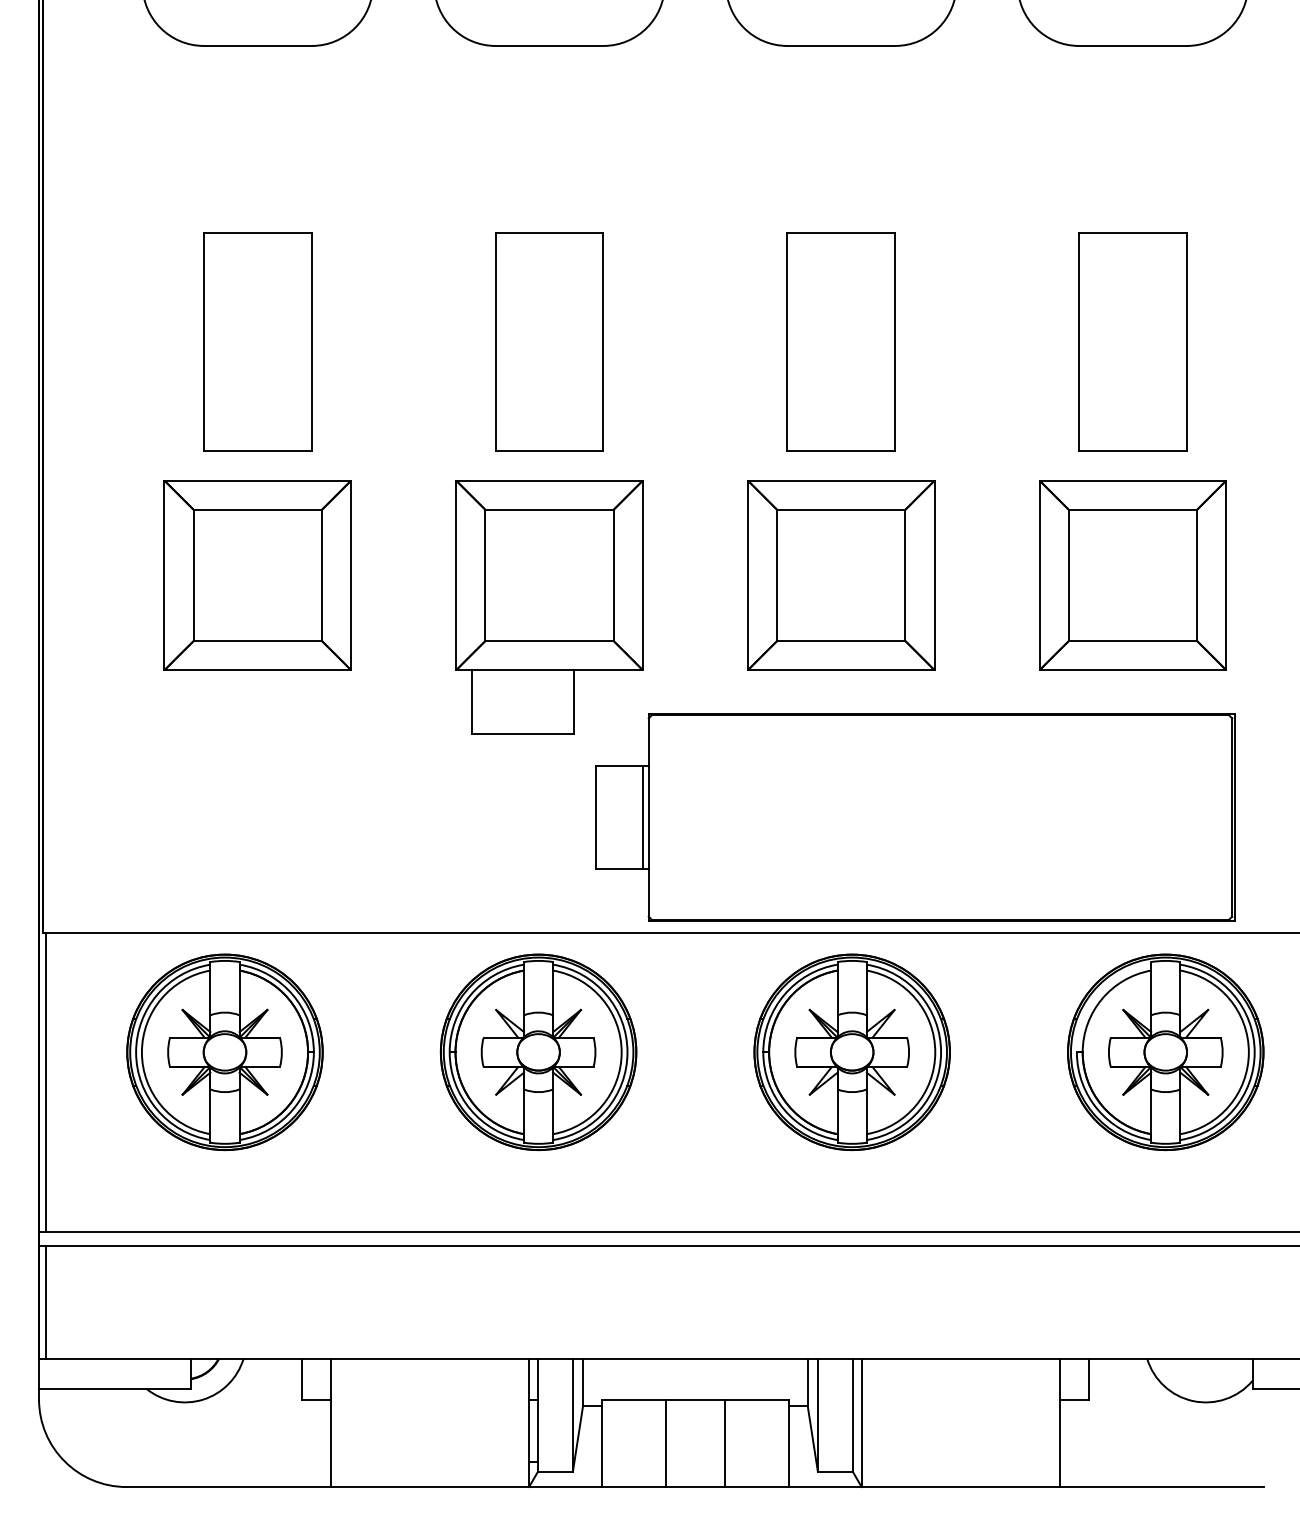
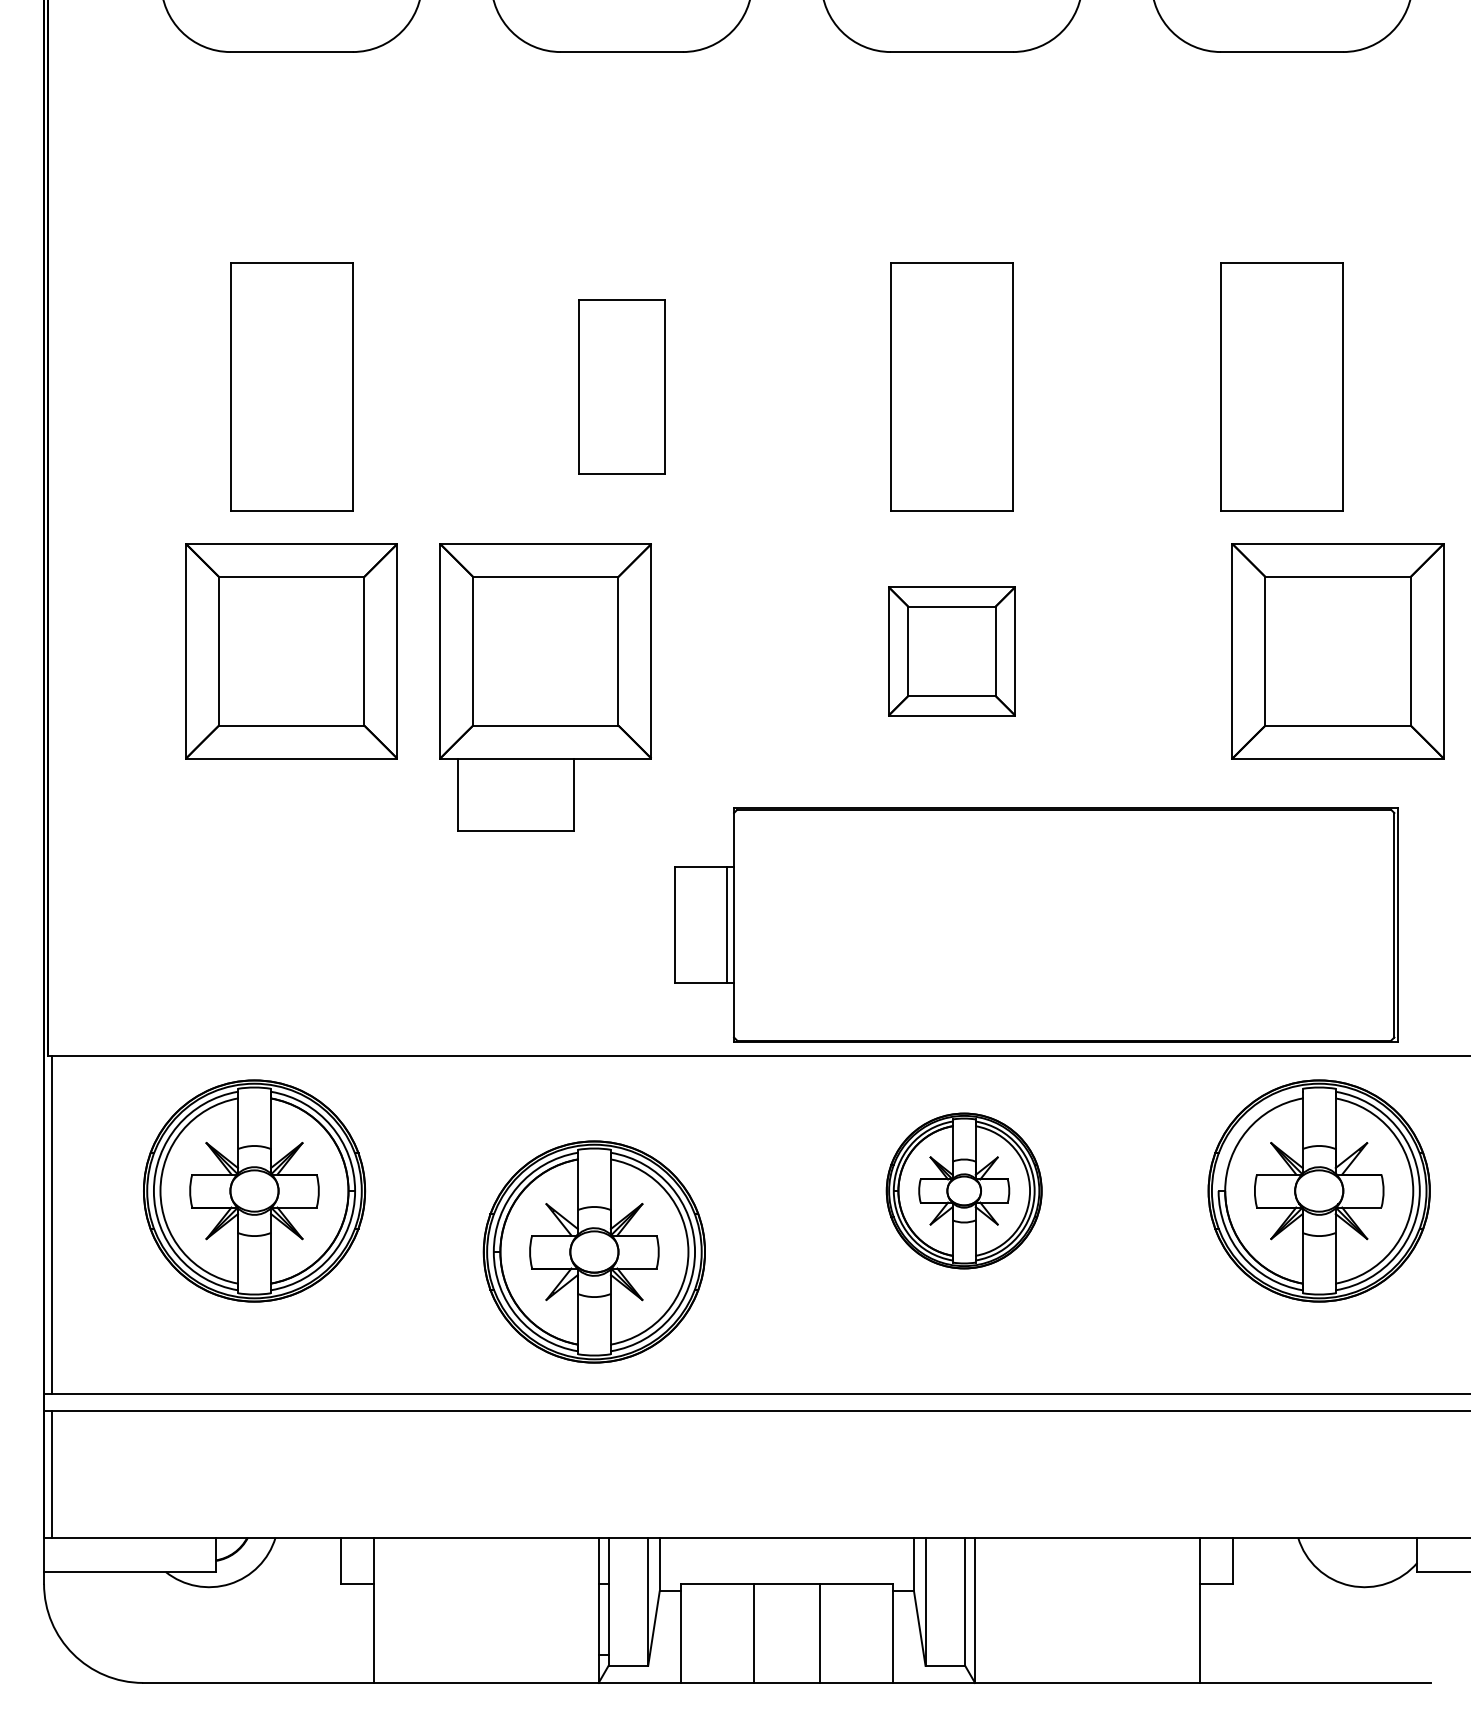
part: (549, 341) -> (621, 386), size x0.7
part: (840, 575) -> (951, 651), size x0.6
part: (1132, 575) -> (1337, 651), moved
part: (549, 607) -> (545, 687), moved
part: (537, 1051) -> (593, 1251), moved
part: (851, 1051) -> (963, 1190), size x0.7

